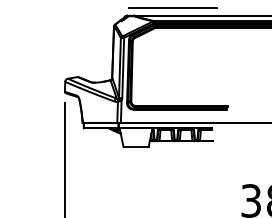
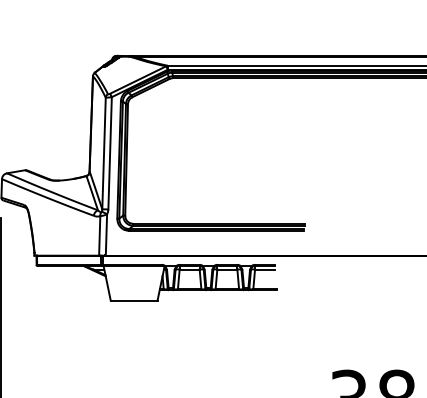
line: (172, 8) -> (202, 42), removed

